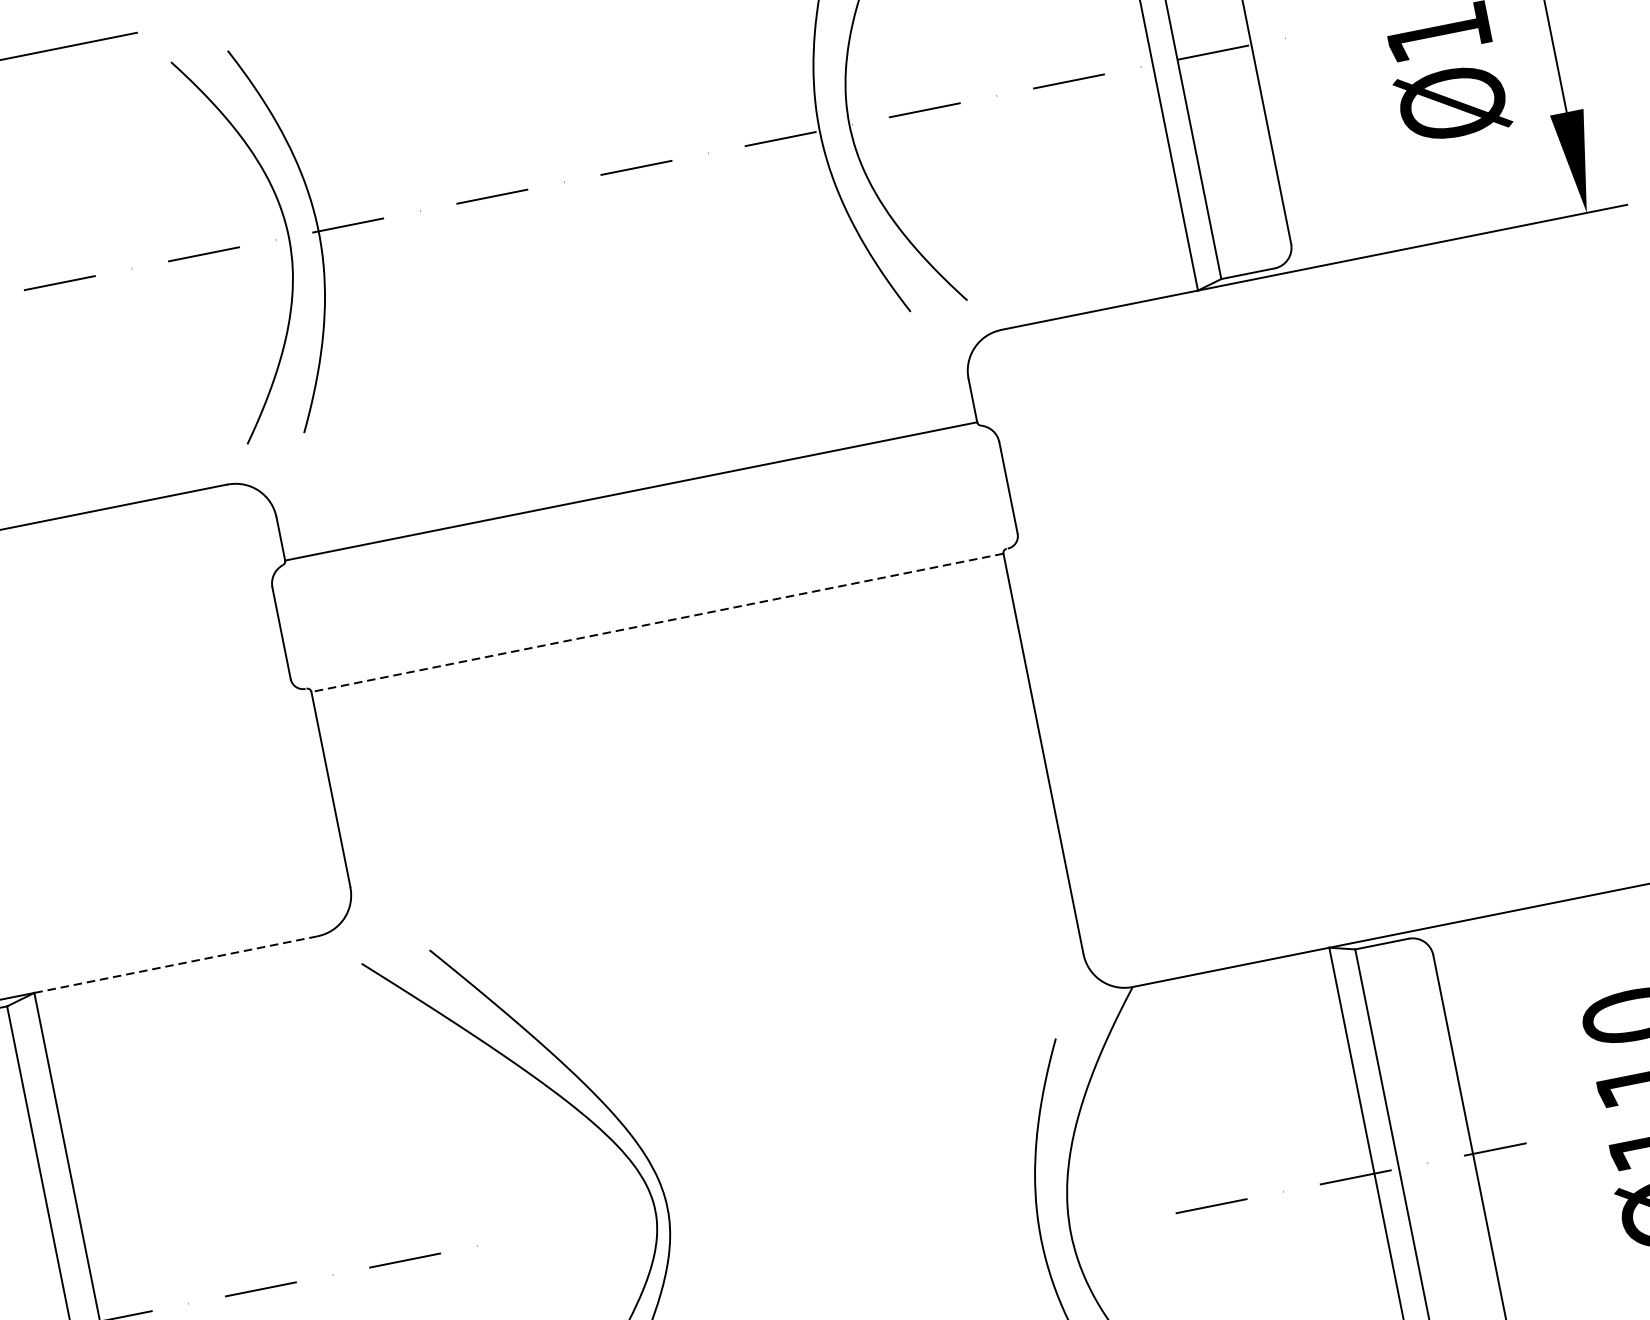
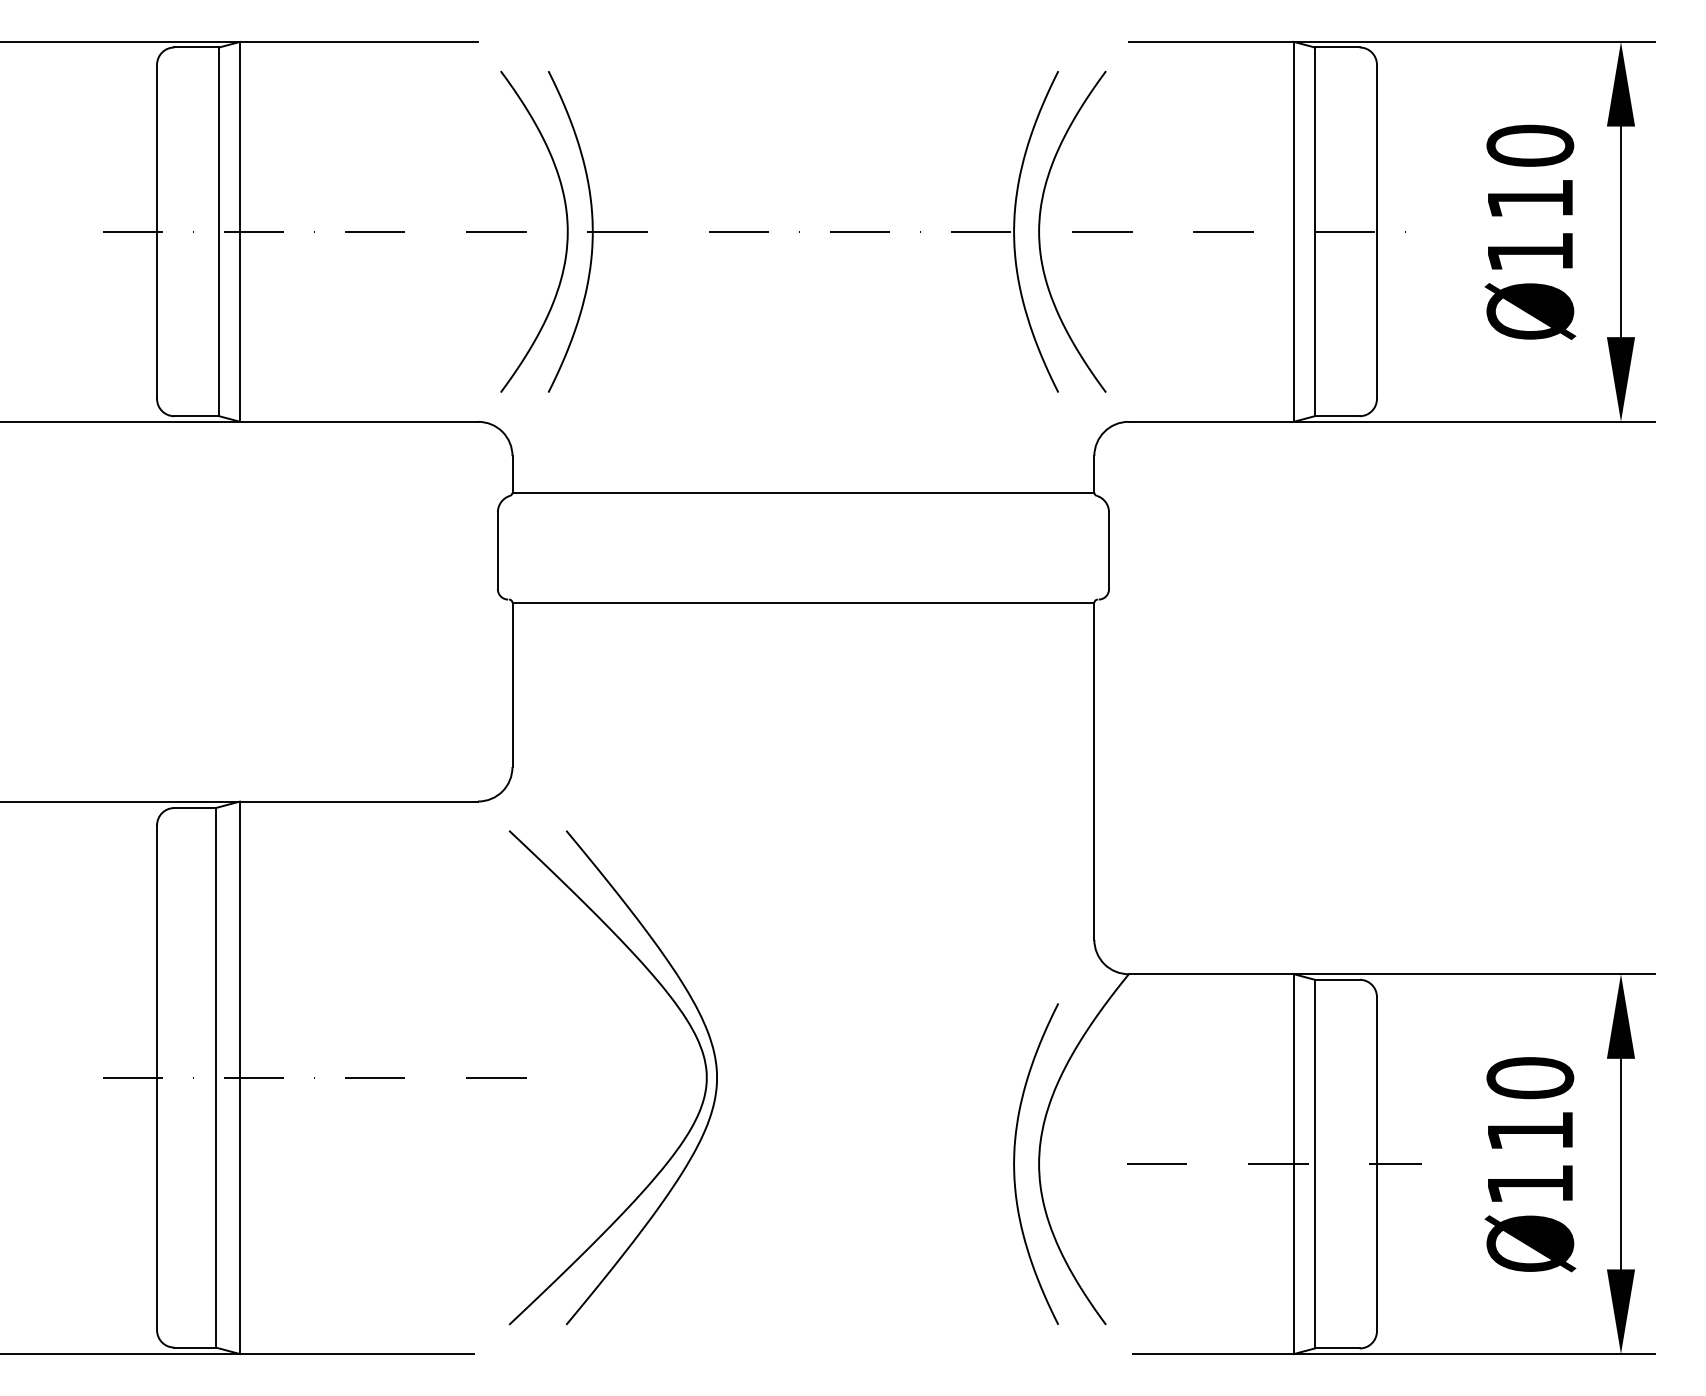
line: (657, 623) -> (803, 603), dashed -> solid
line: (175, 964) -> (358, 801), dashed -> solid

